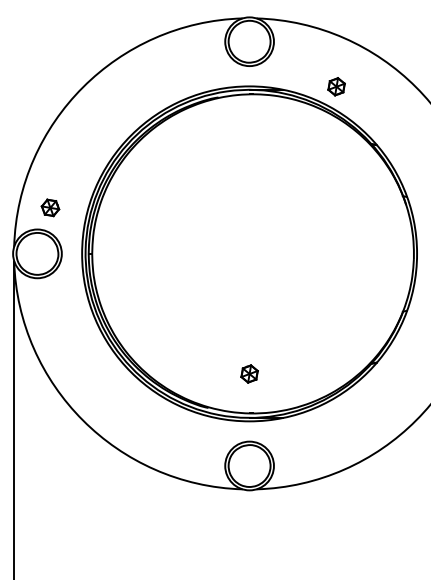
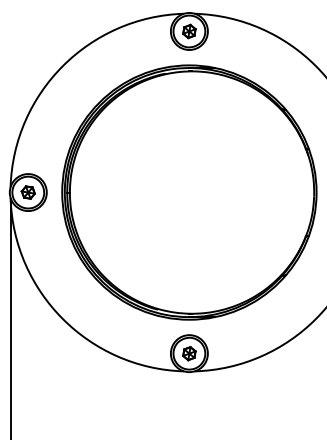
part: (336, 86) -> (189, 31), moved
part: (50, 207) -> (28, 192), moved
part: (249, 373) -> (189, 353), moved

